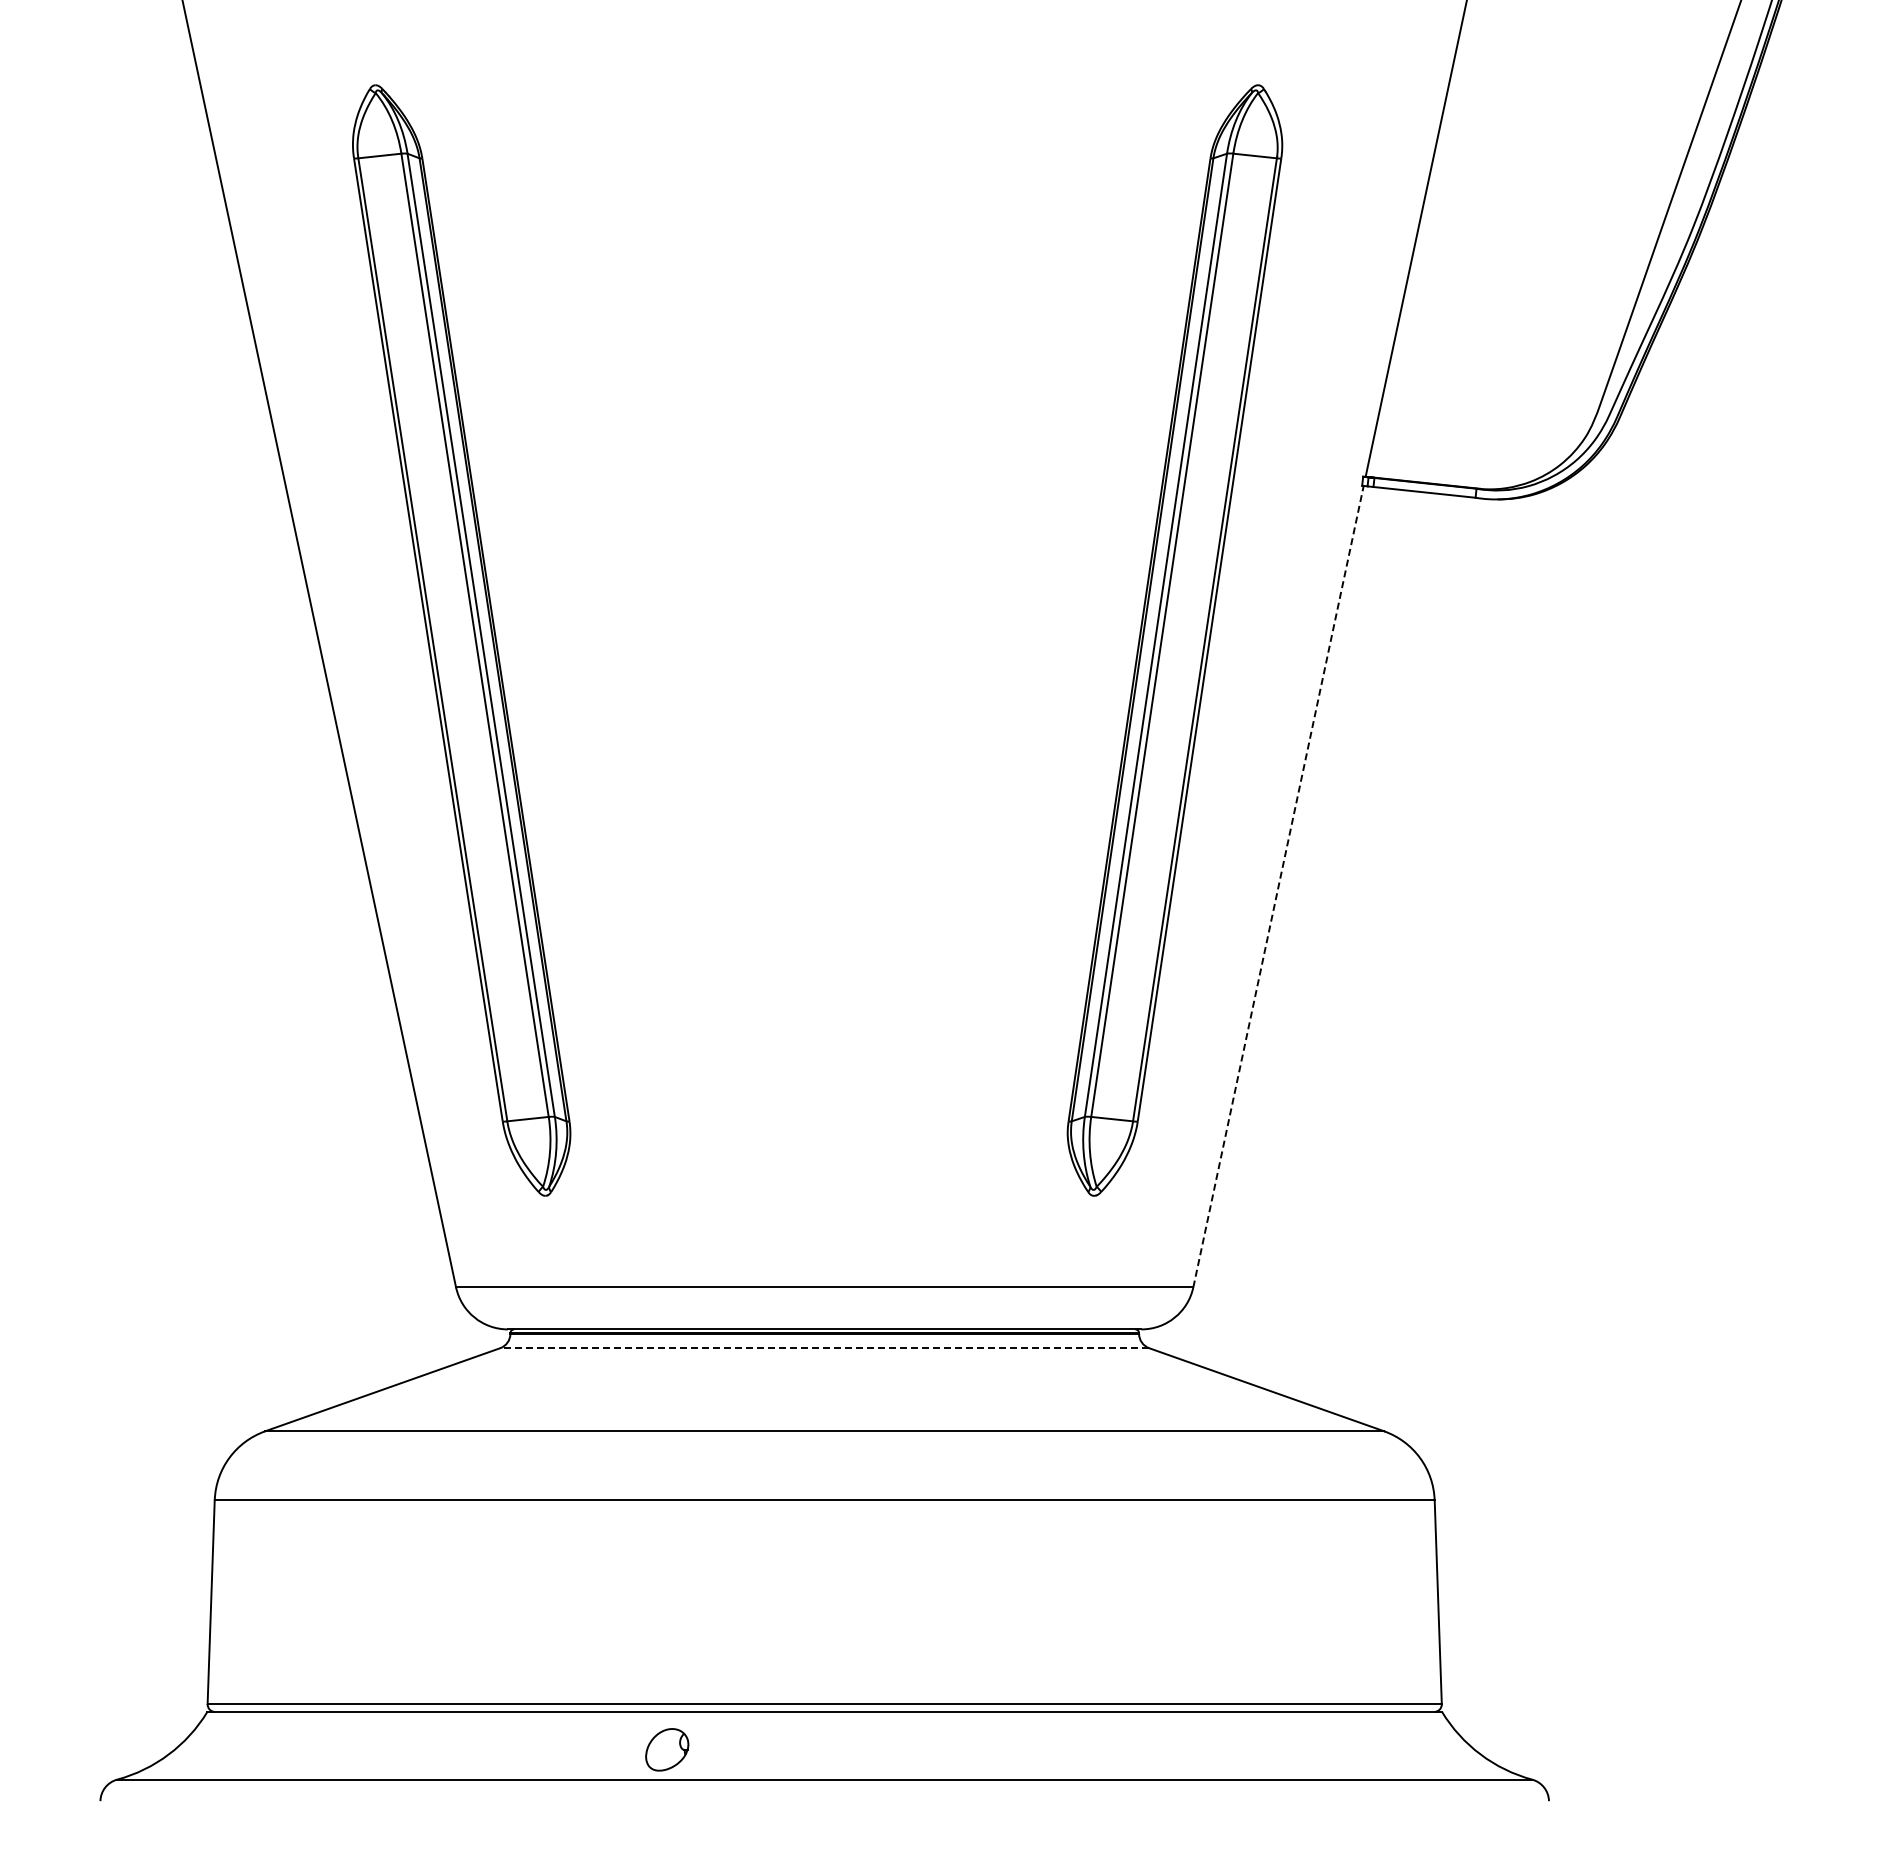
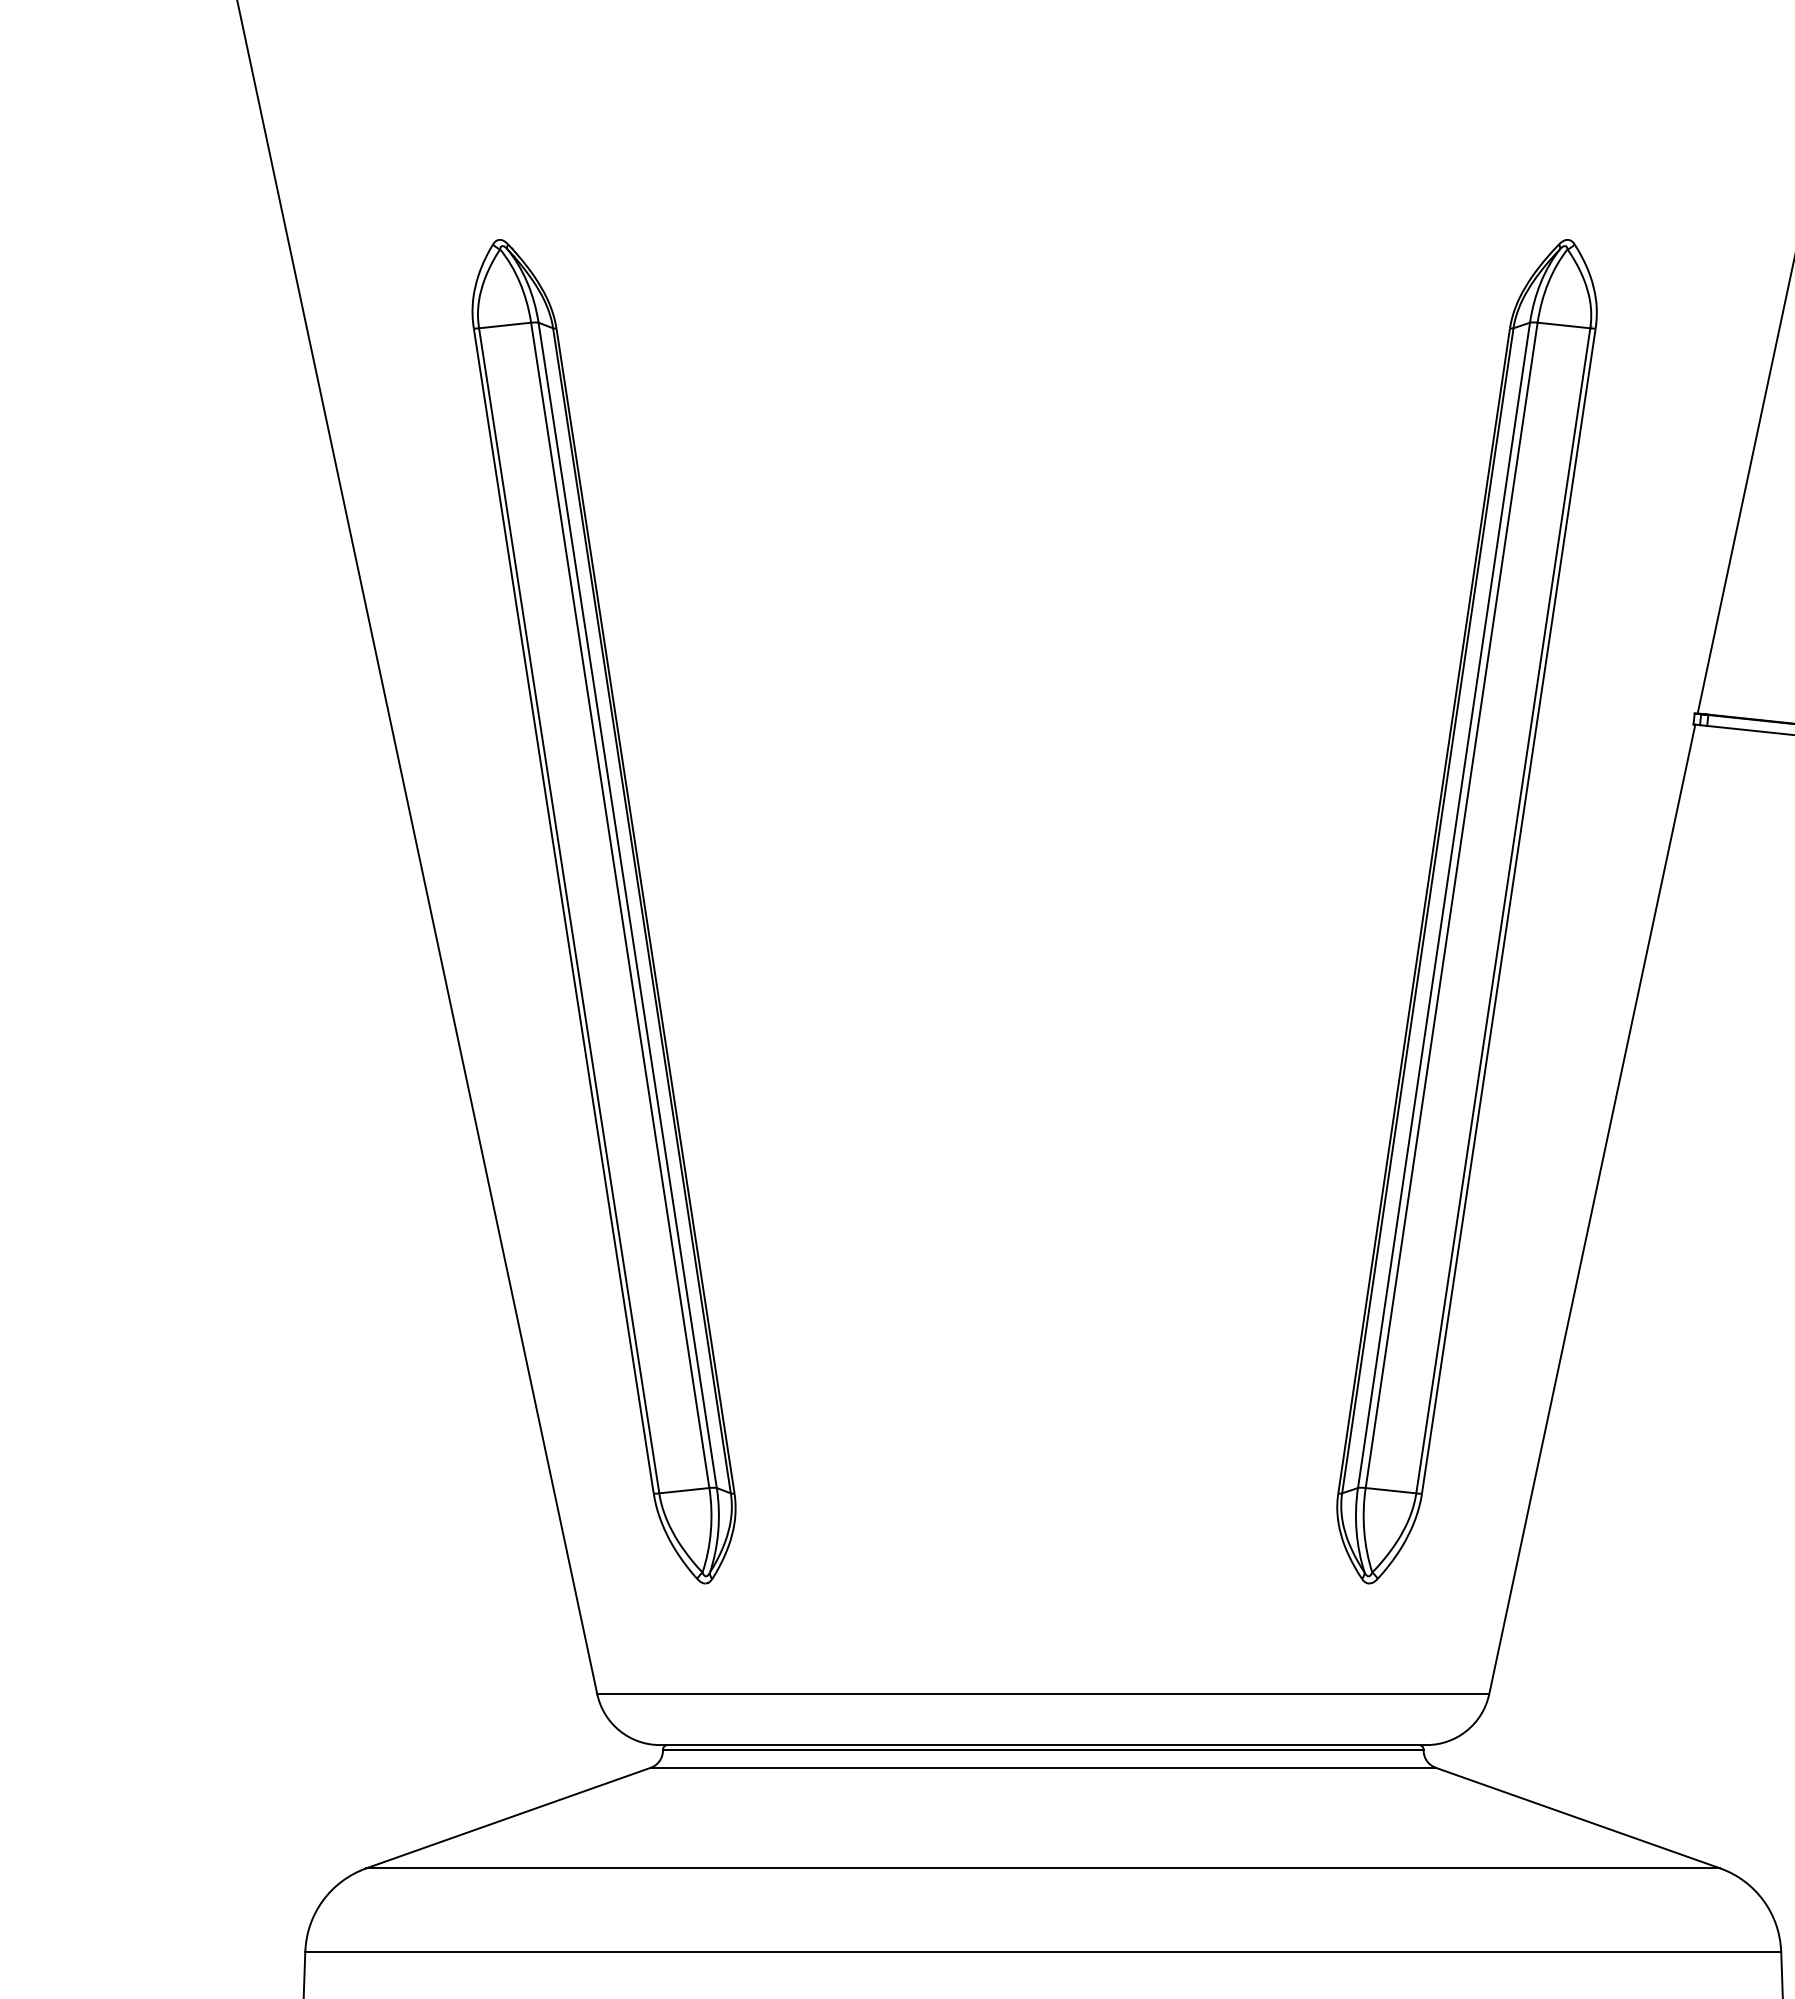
line: (1278, 886) -> (1592, 1209), dashed -> solid
line: (824, 1348) -> (1043, 1768), dashed -> solid

